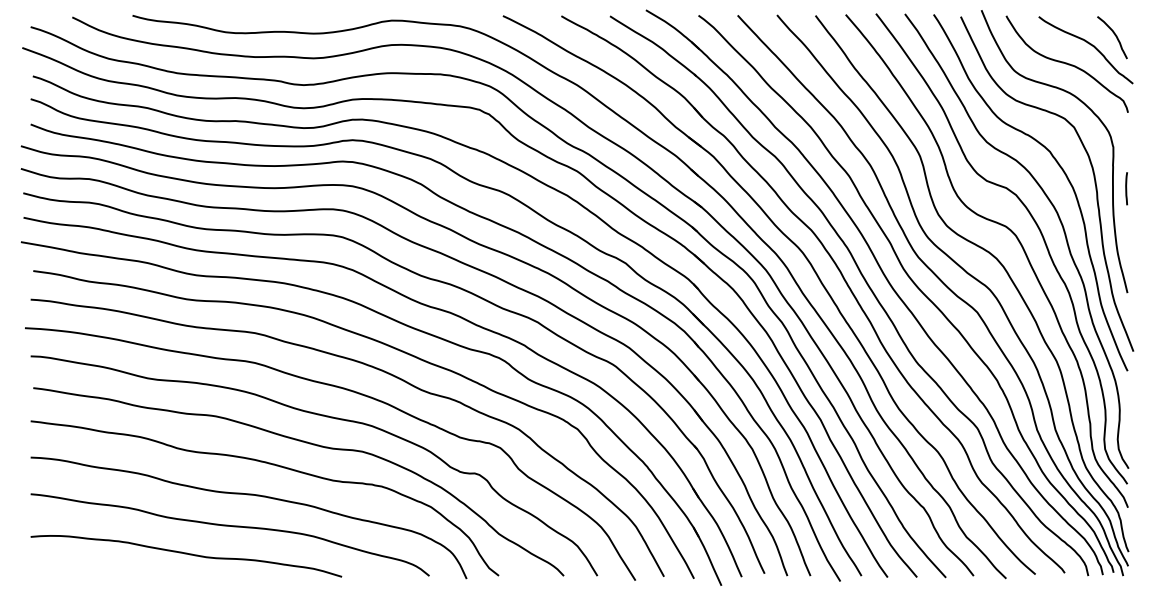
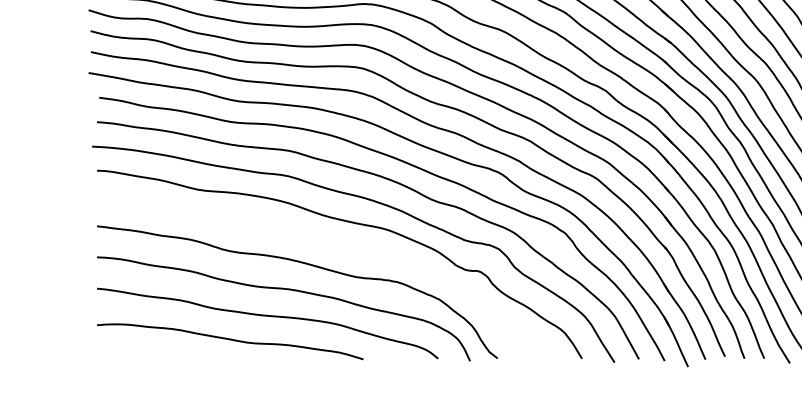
curve: (309, 444) -> (335, 246), removed

